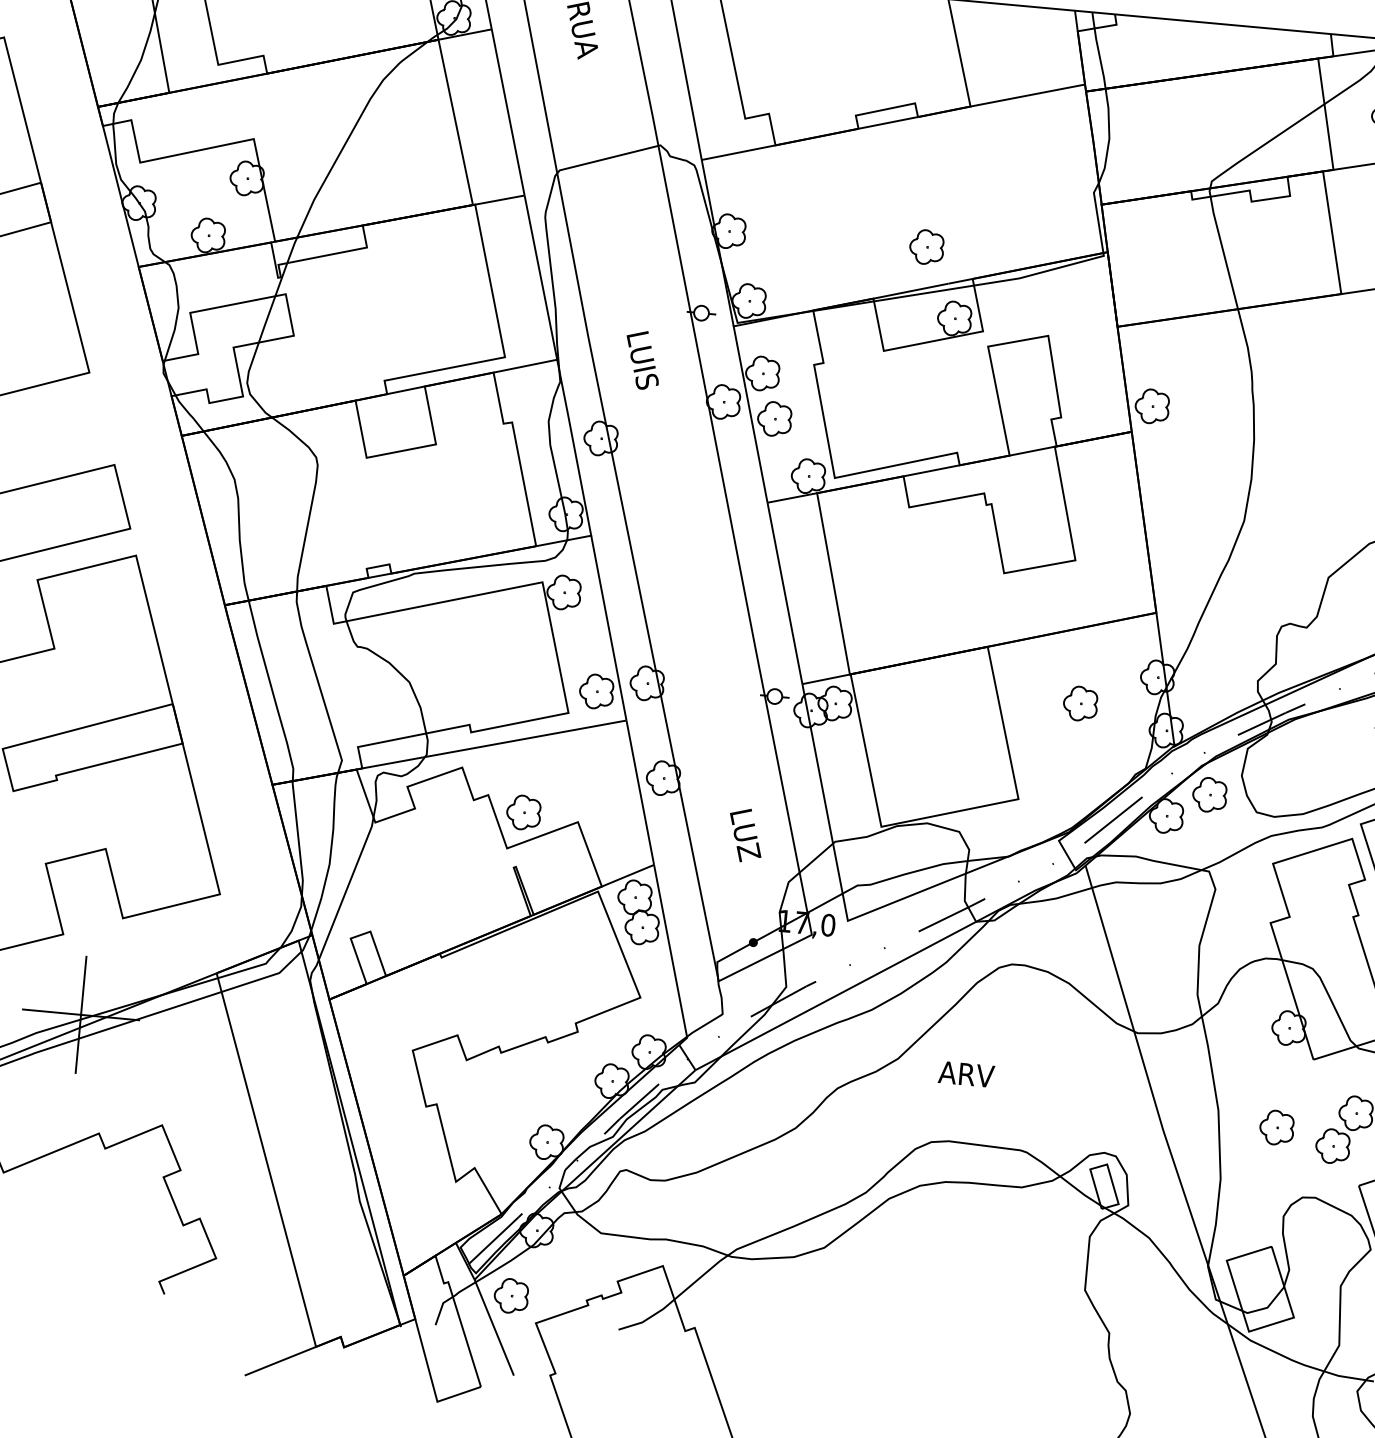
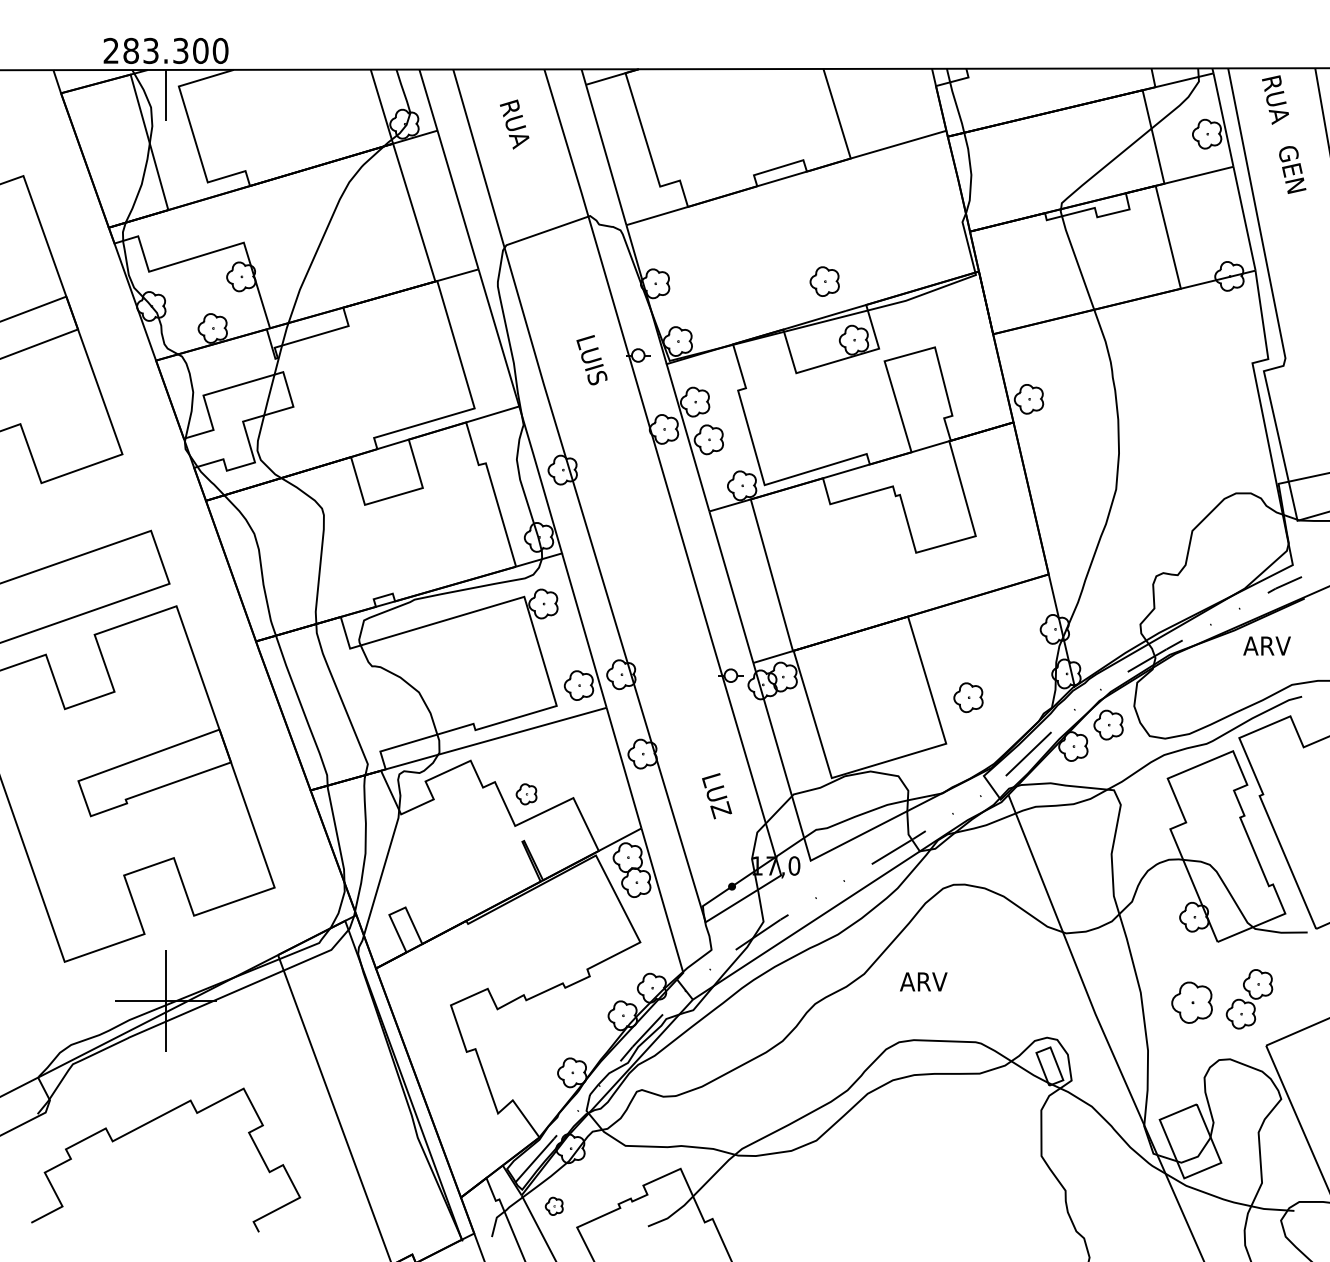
text: (642, 360) -> (591, 360), moved
part: (1080, 703) -> (968, 697), moved
part: (523, 812) -> (526, 794), size x0.7
part: (1276, 1127) -> (1191, 1002), size x1.4
part: (511, 1296) -> (554, 1206), size x0.6

